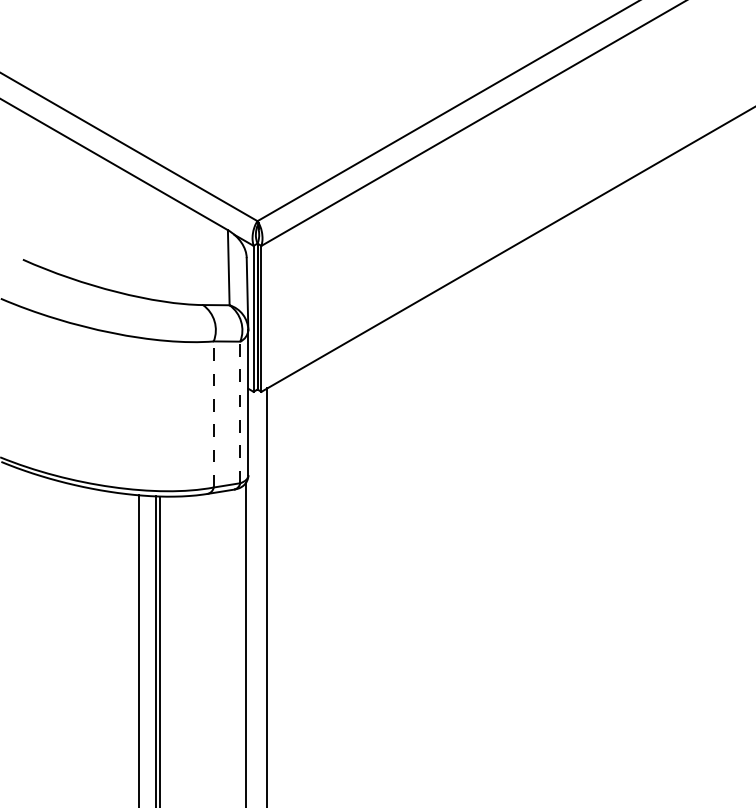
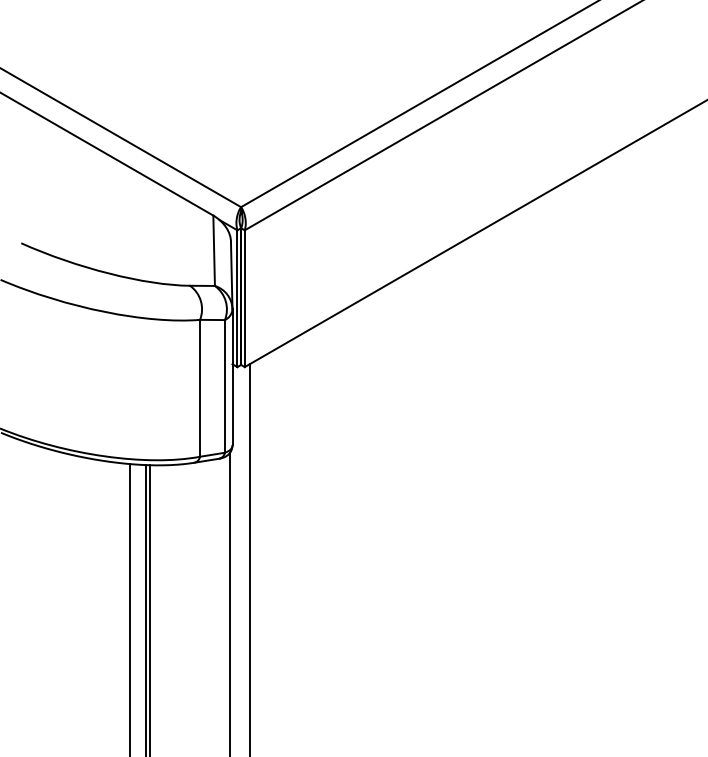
line: (239, 411) -> (224, 385), dashed -> solid
line: (214, 413) -> (200, 387), dashed -> solid

